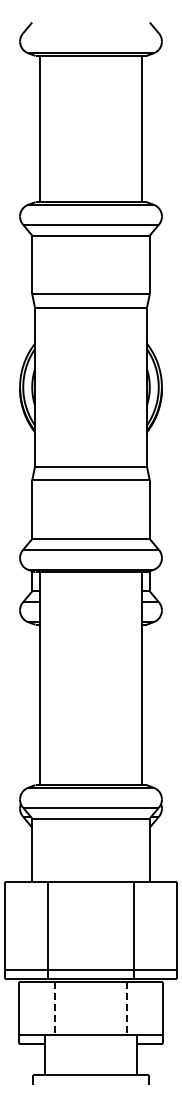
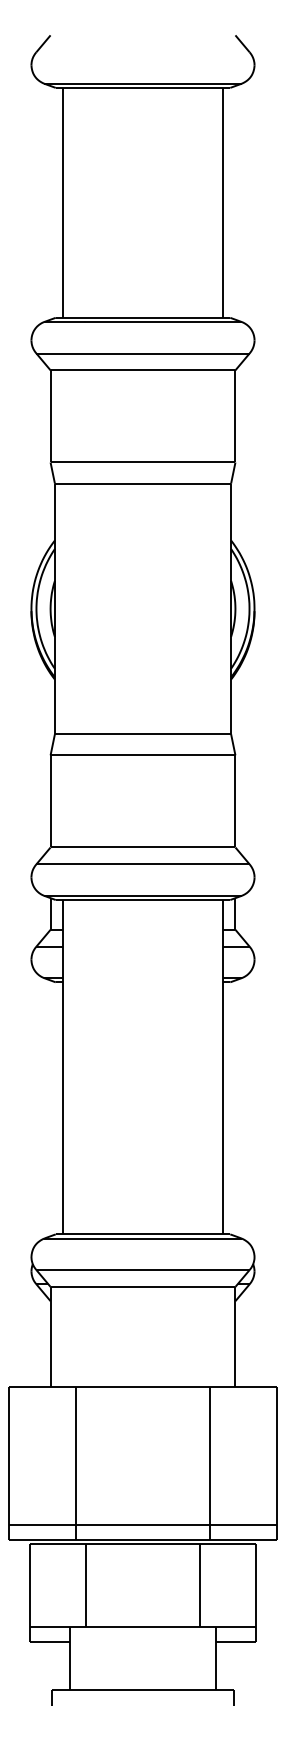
line: (54, 1008) -> (85, 1585), dashed -> solid
line: (127, 1008) -> (200, 1585), dashed -> solid

